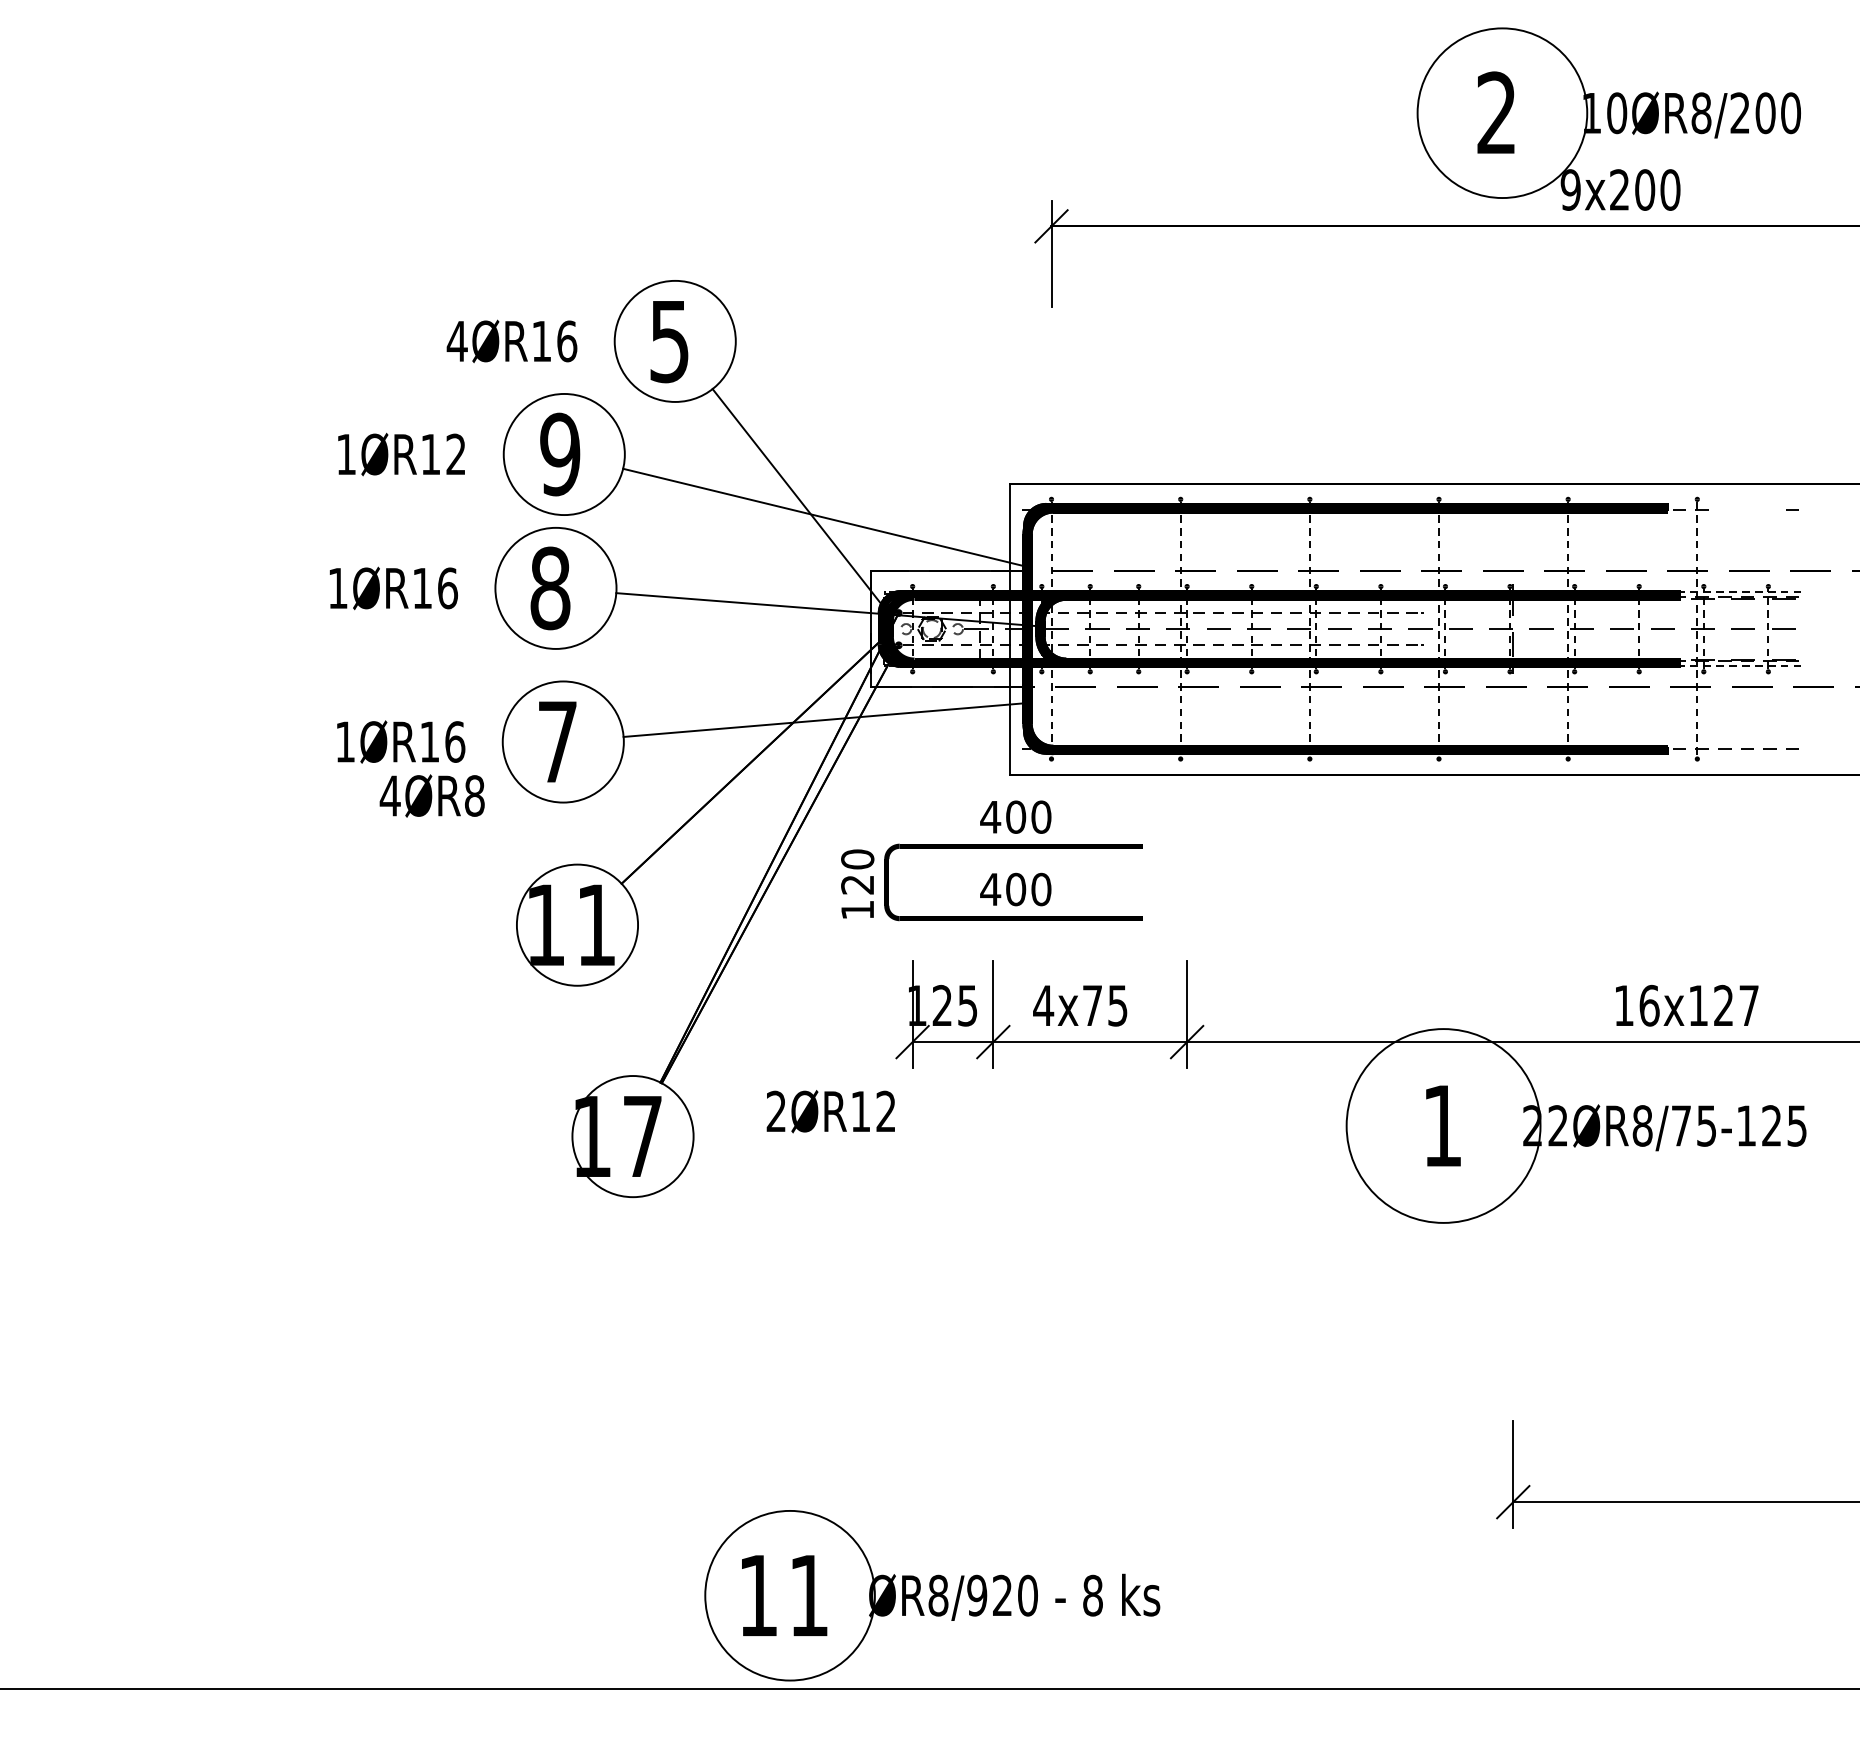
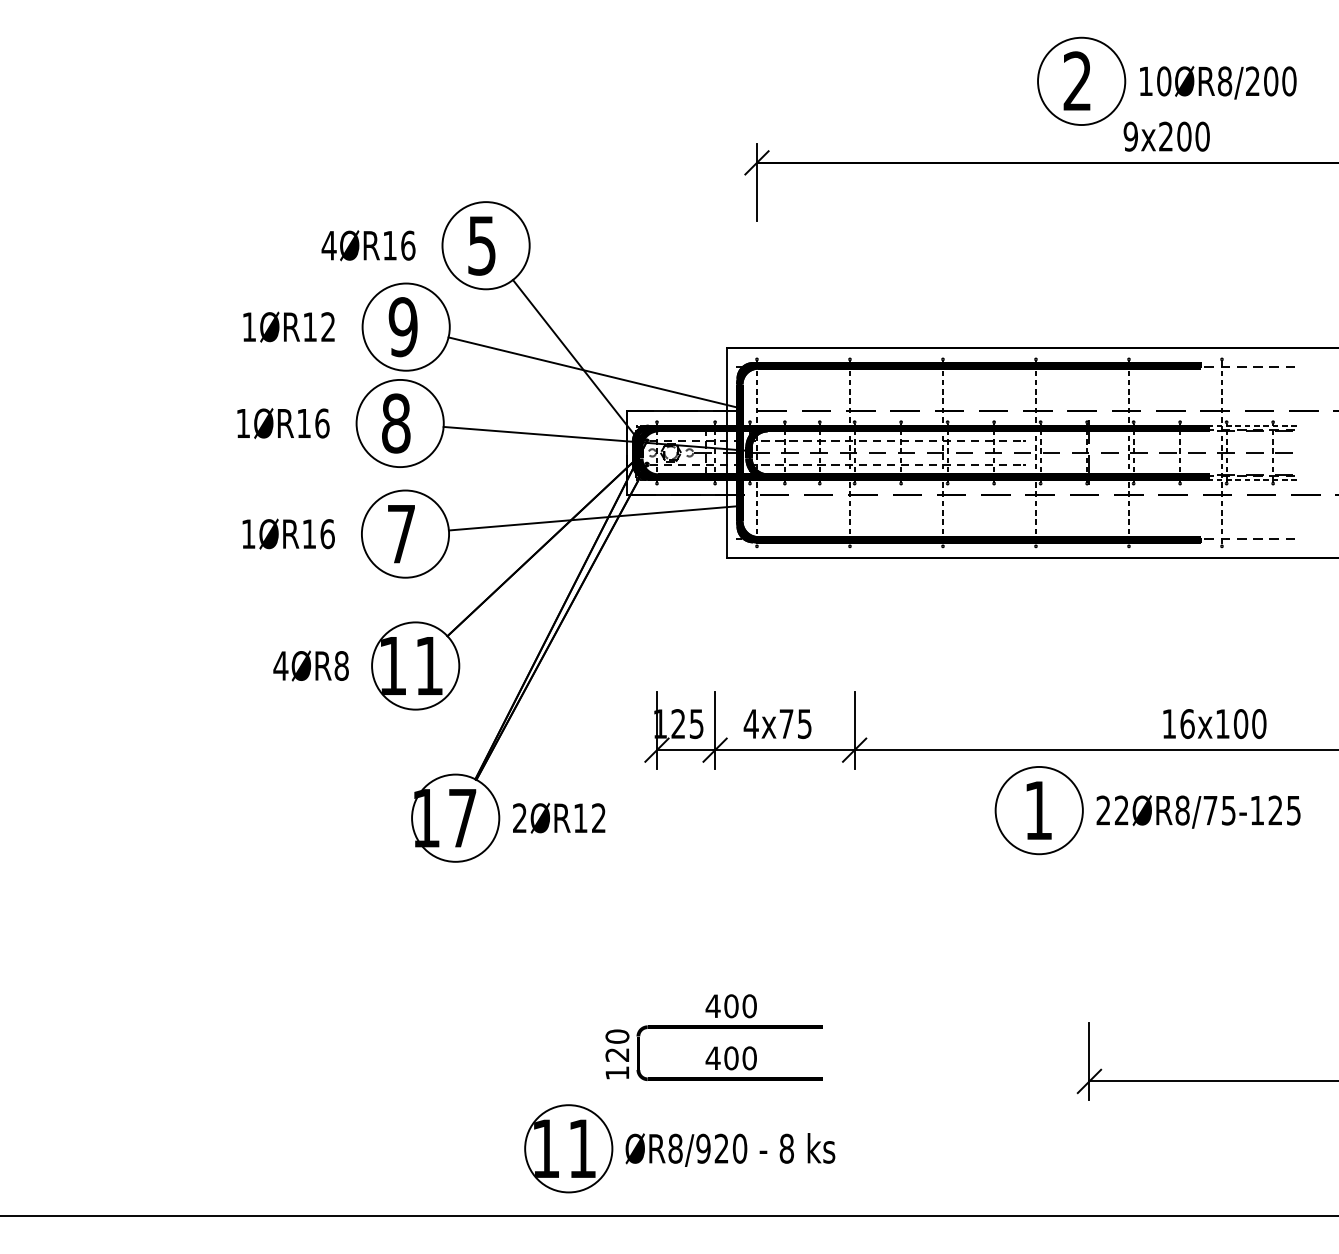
circle: (1502, 113) -> (1081, 81), size x0.71
line: (1746, 509) -> (1257, 366), added
text: (431, 795) -> (310, 665), moved
text: (991, 860) -> (713, 1037), moved
text: (1735, 1006) -> (1249, 724), 16x127 -> 16x100
text: (831, 1110) -> (559, 817), moved
circle: (1442, 1125) -> (1038, 810), size x0.62
circle: (789, 1595) -> (568, 1148), size x0.71

